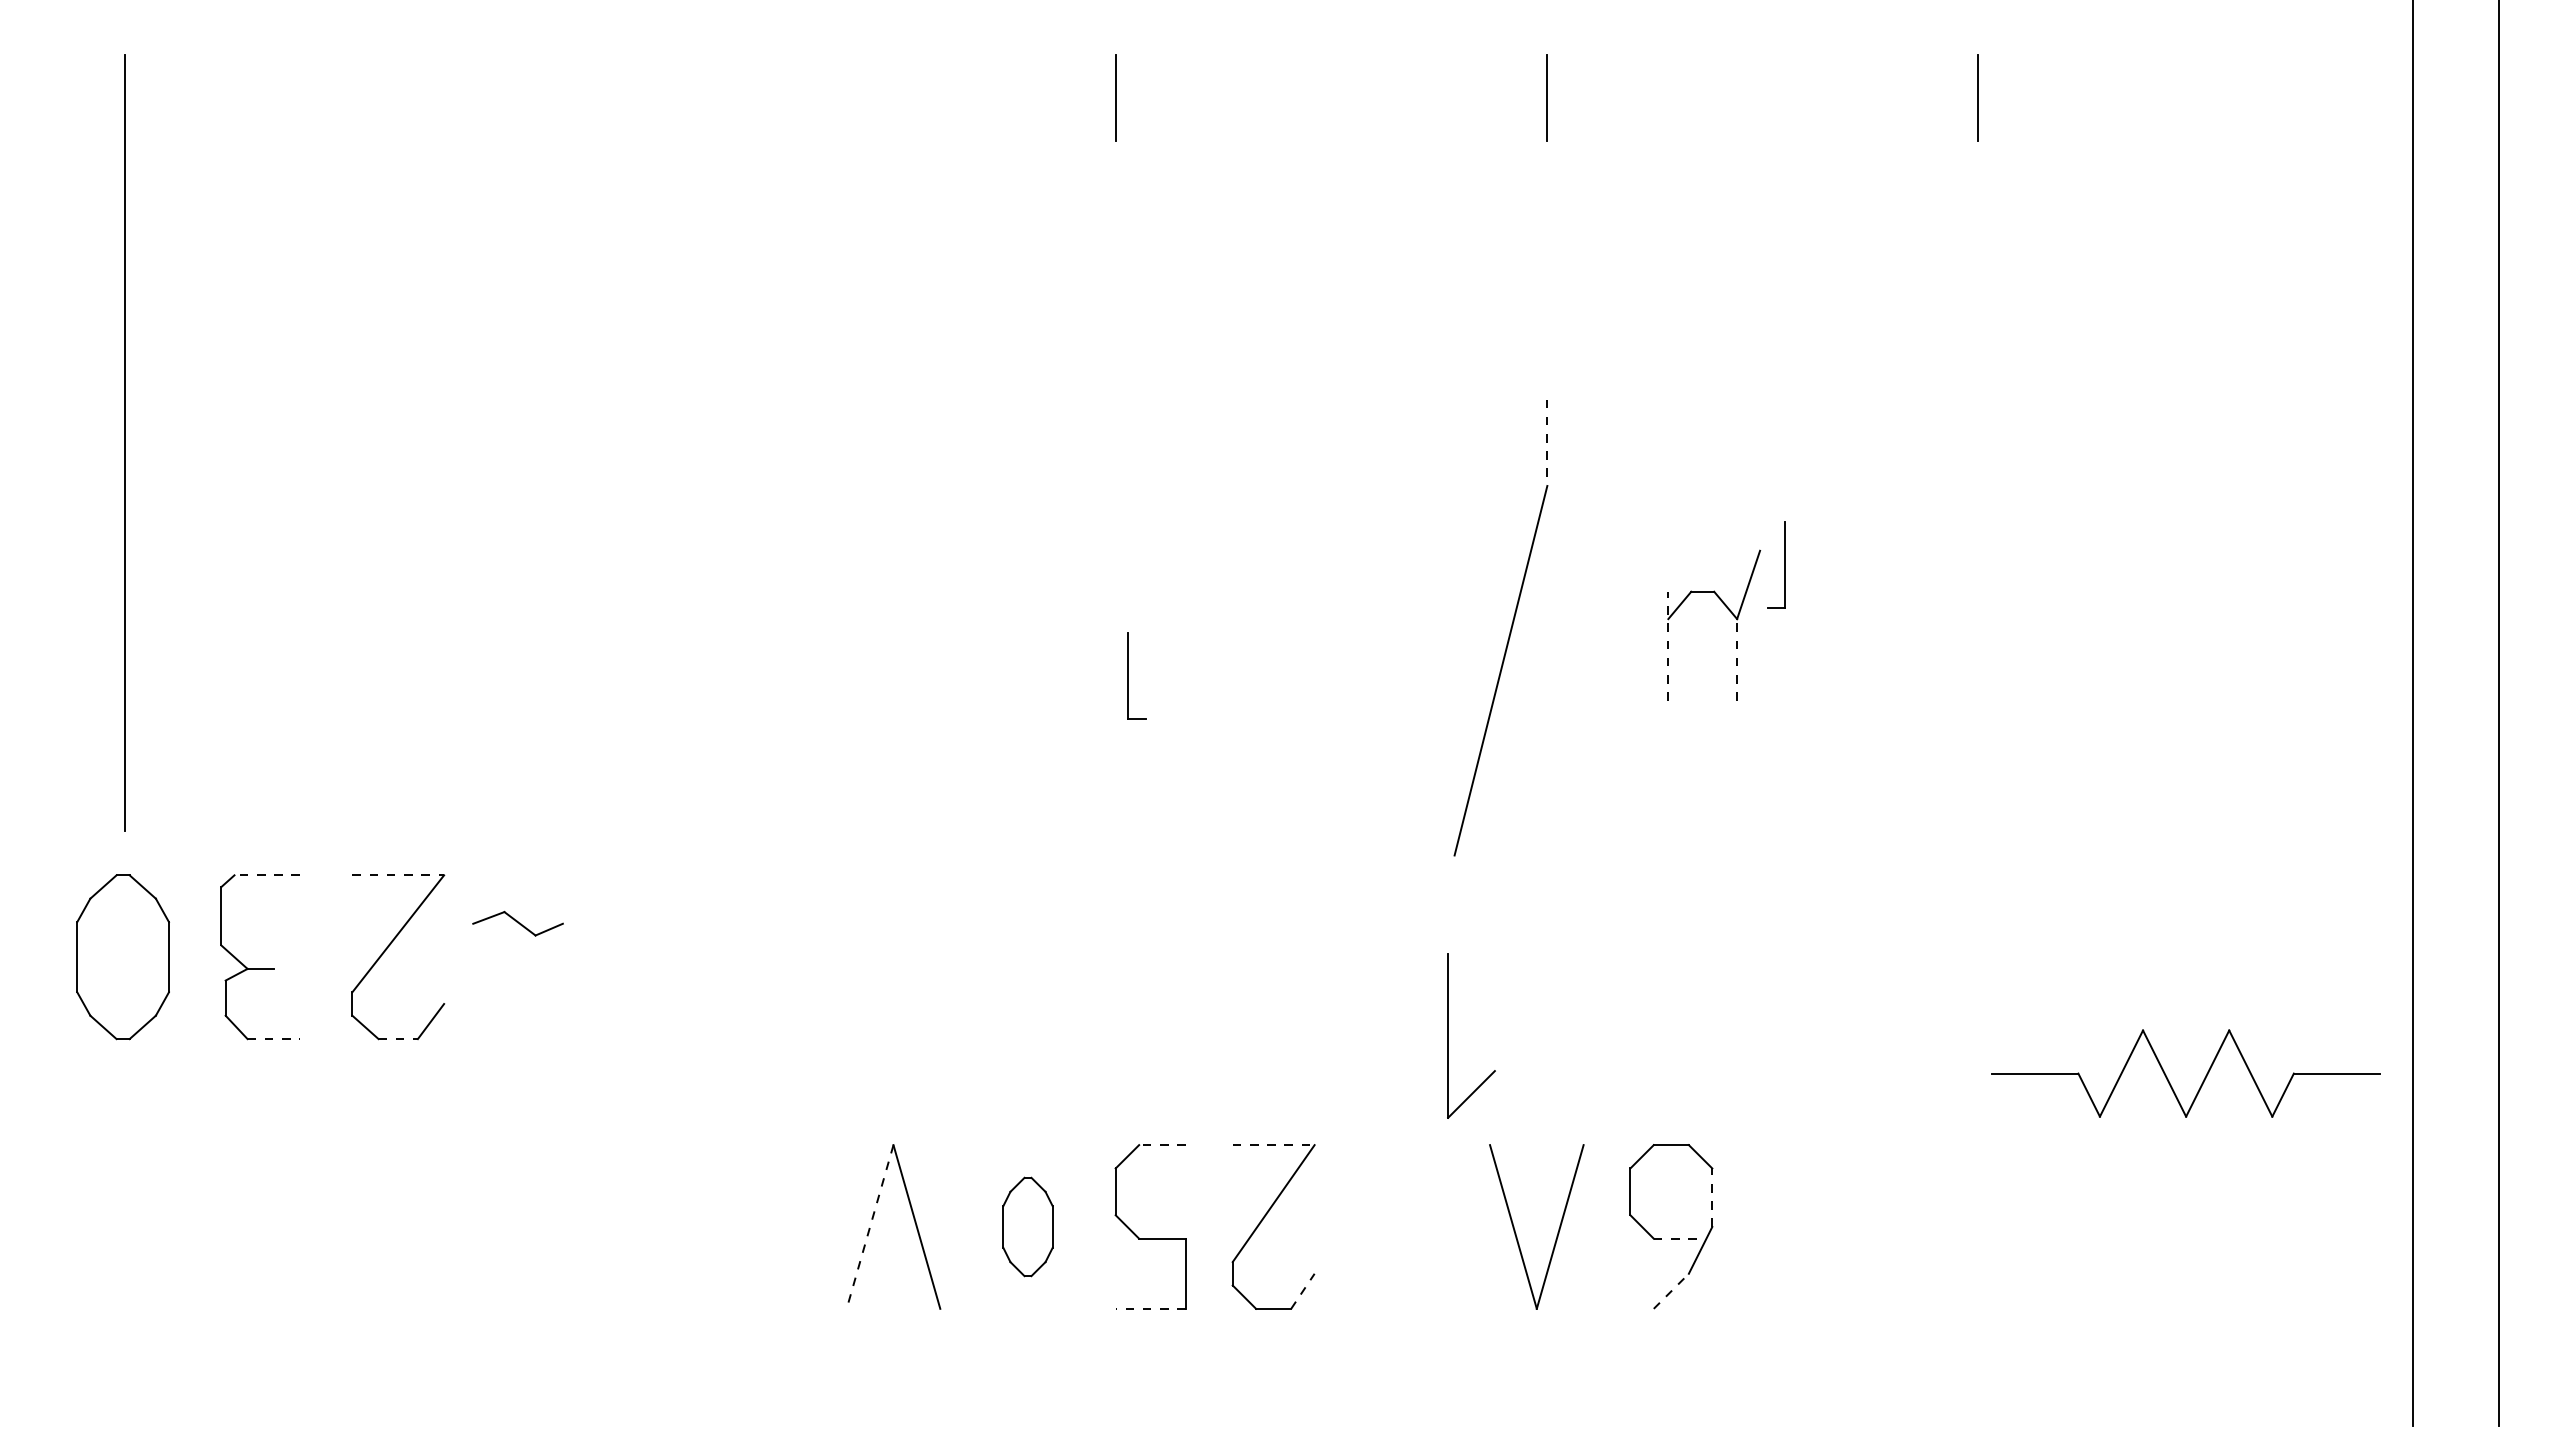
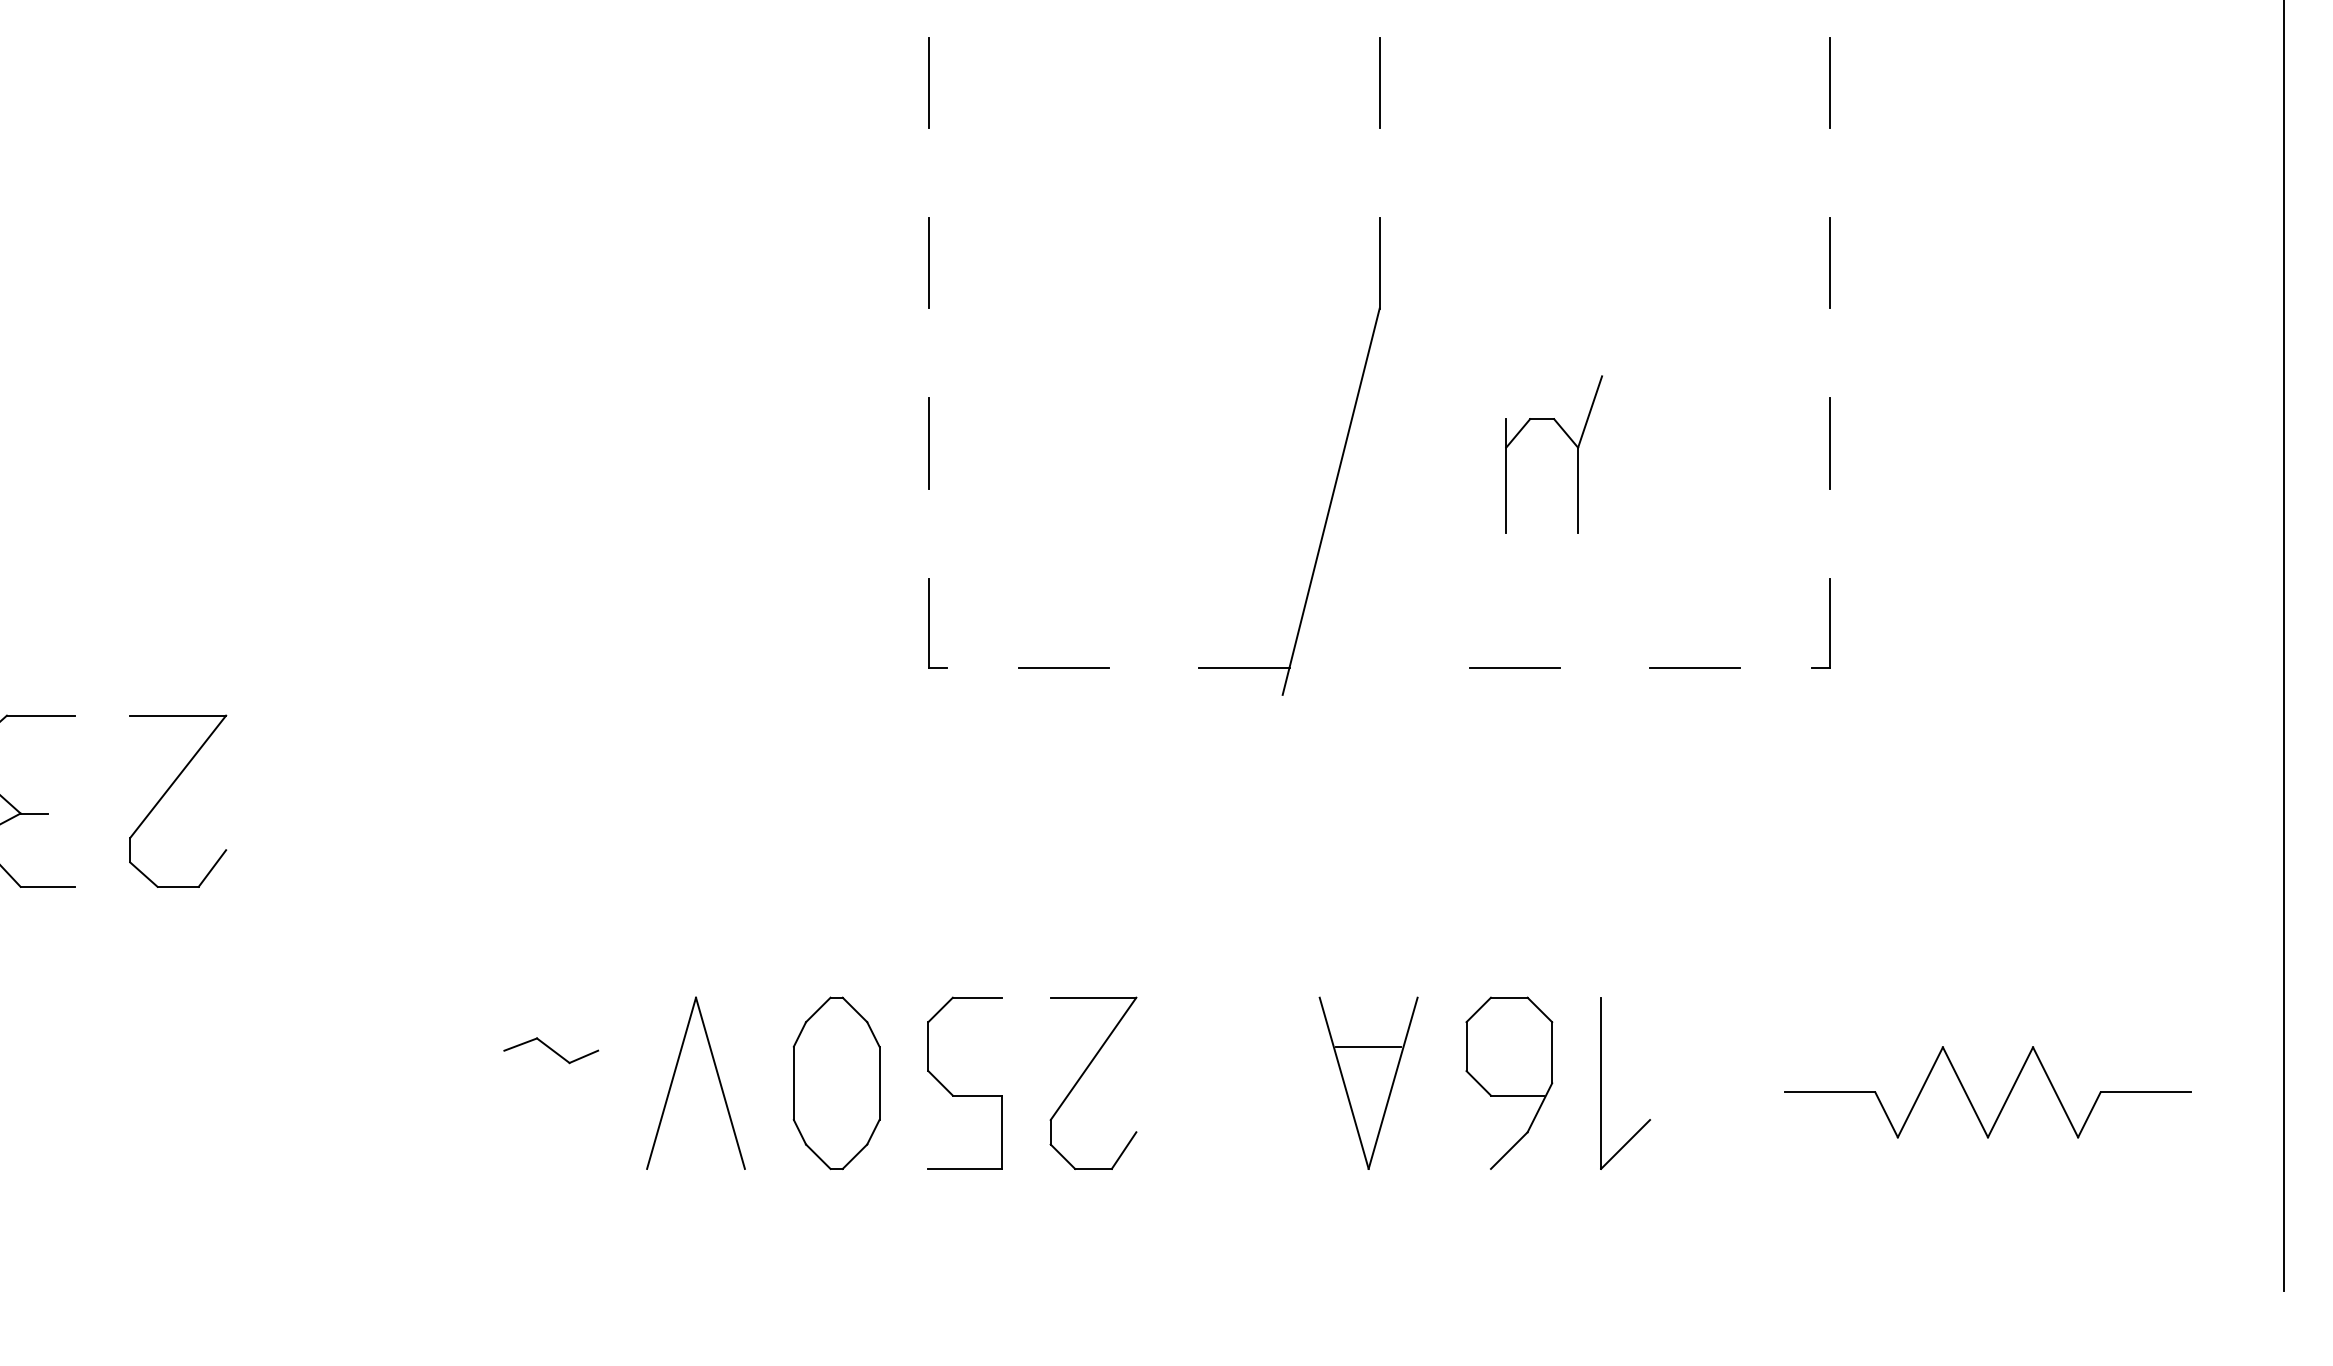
line: (1116, 270) -> (929, 83), added
line: (1547, 270) -> (1379, 83), added
line: (1978, 270) -> (1830, 83), added
line: (1116, 442) -> (929, 263), added
line: (1978, 442) -> (1830, 263), added
line: (1547, 443) -> (1379, 264), dashed -> solid
part: (1784, 564) -> (1829, 622), moved
line: (1116, 614) -> (929, 442), added
line: (1978, 614) -> (1830, 442), added
line: (1668, 646) -> (1506, 476), dashed -> solid
line: (1737, 660) -> (1578, 491), dashed -> solid
part: (1128, 675) -> (929, 622), moved
line: (1245, 829) -> (1064, 667), added
line: (1417, 829) -> (1243, 667), added
line: (1676, 829) -> (1514, 667), added
line: (1848, 829) -> (1694, 667), added
line: (267, 875) -> (41, 715), dashed -> solid
line: (398, 875) -> (178, 715), dashed -> solid
part: (517, 923) -> (550, 1050), moved
part: (1448, 1035) -> (1601, 1082), moved
line: (274, 1039) -> (48, 887), dashed -> solid
line: (398, 1039) -> (178, 887), dashed -> solid
part: (2169, 1080) -> (1970, 1099), moved
line: (1162, 1145) -> (977, 998), dashed -> solid
line: (1273, 1145) -> (1093, 998), dashed -> solid
line: (1536, 1191) -> (1368, 1046), added
line: (1712, 1197) -> (1552, 1052), dashed -> solid
part: (1027, 1226) -> (836, 1082), size x1.67
line: (869, 1227) -> (670, 1083), dashed -> solid
line: (1679, 1238) -> (1517, 1095), dashed -> solid
line: (1303, 1290) -> (1124, 1149), dashed -> solid
line: (1671, 1291) -> (1509, 1150), dashed -> solid
line: (1150, 1308) -> (964, 1168), dashed -> solid

